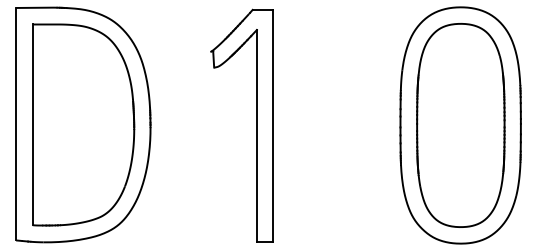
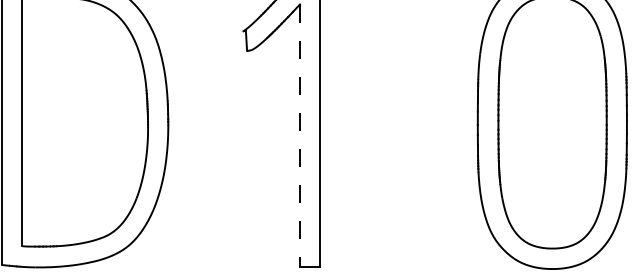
line: (256, 136) -> (299, 136), solid -> dashed

